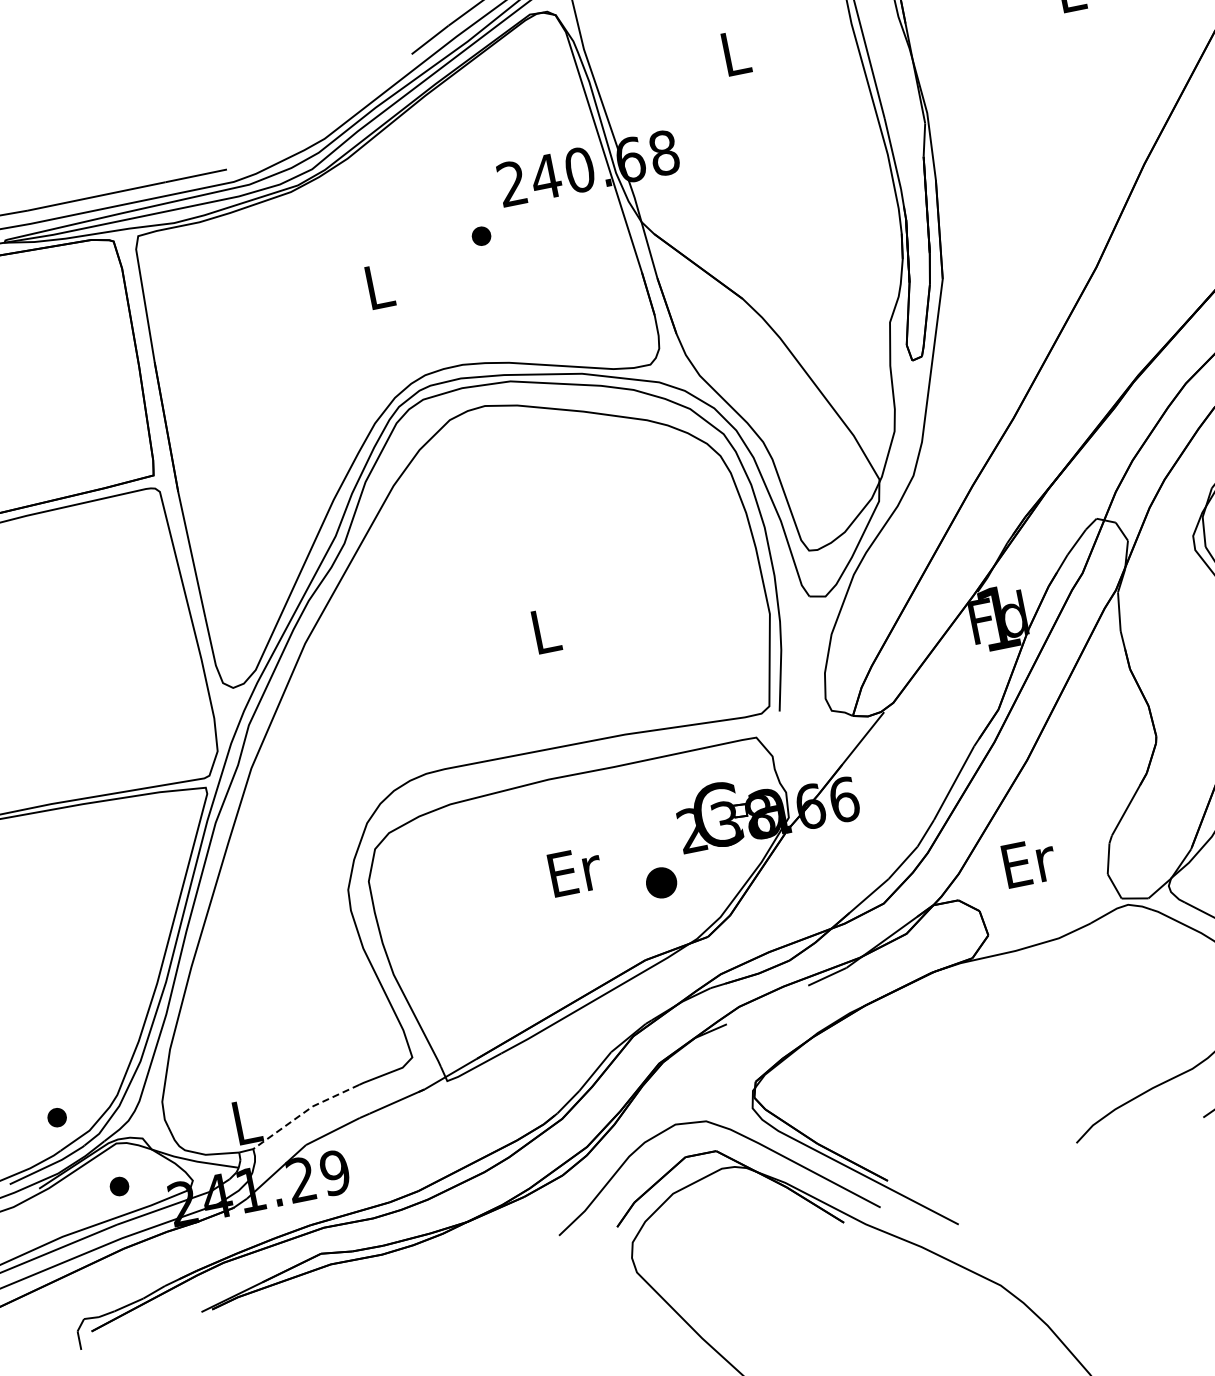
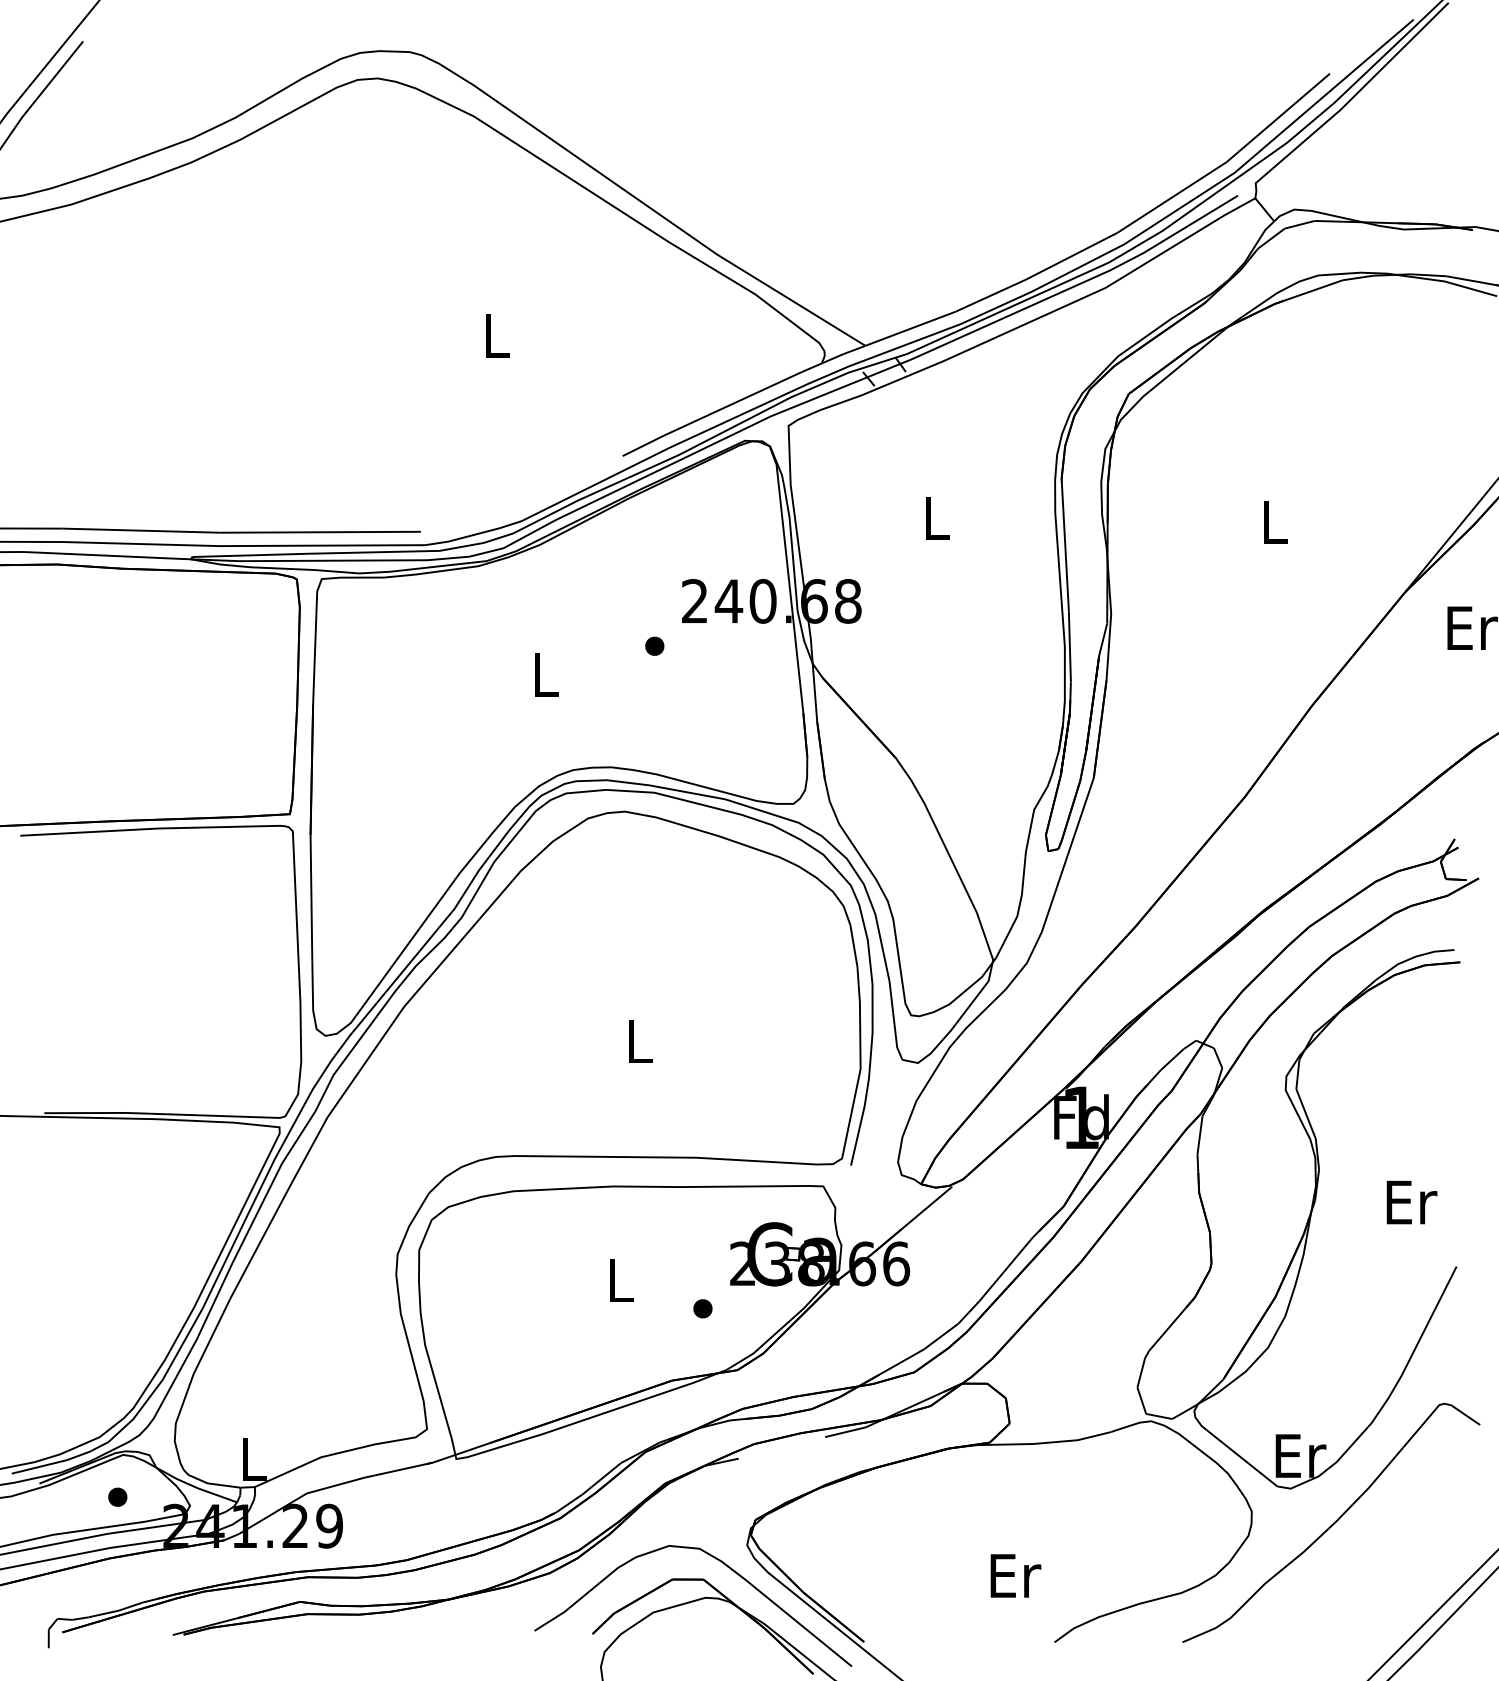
text: (1029, 862) -> (1015, 1575), moved
text: (575, 871) -> (621, 1280), Er -> L
part: (661, 882) -> (702, 1308), size x0.62
line: (304, 1112) -> (311, 1461), dashed -> solid
part: (56, 1116) -> (70, 1417), removed

